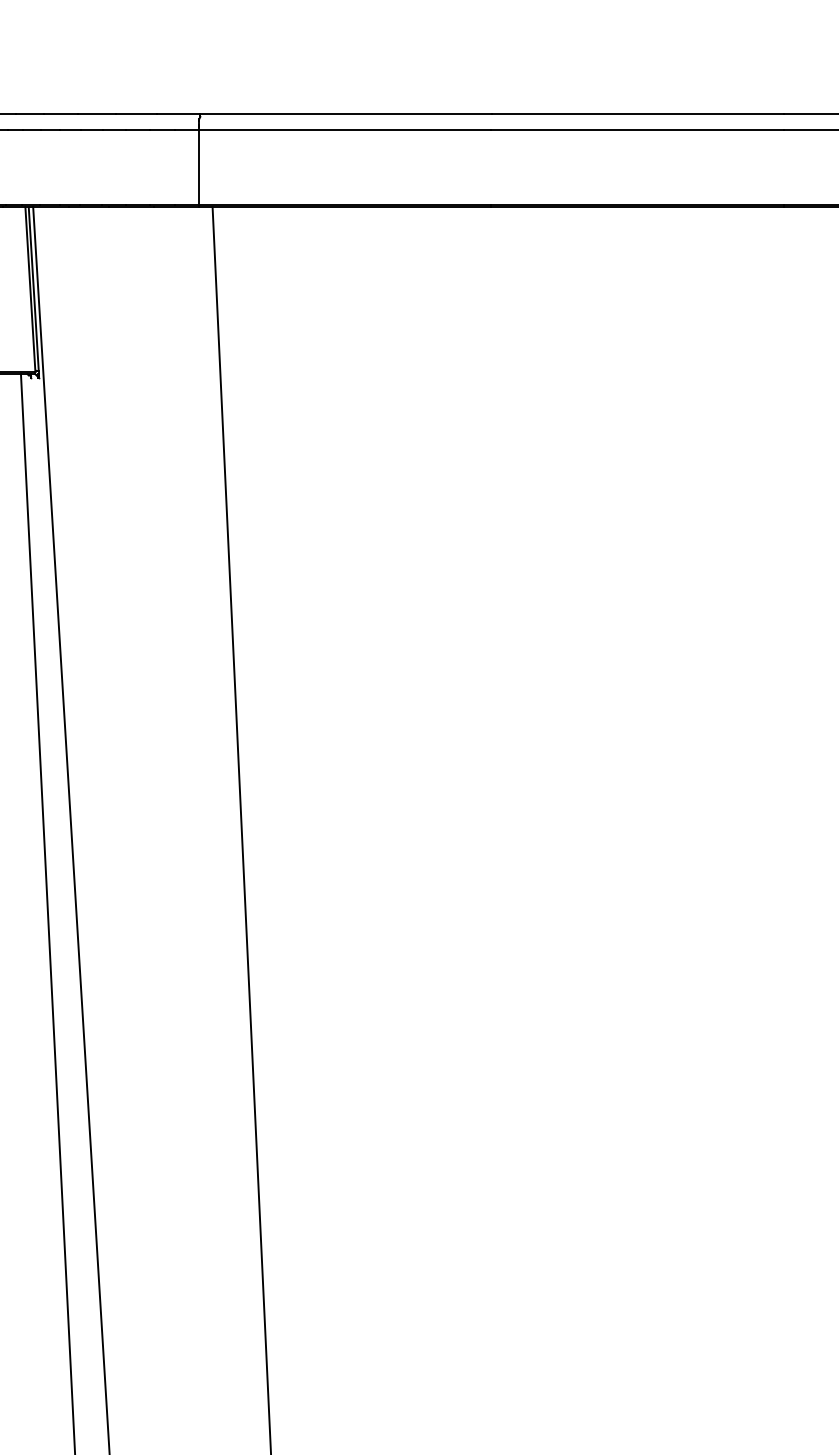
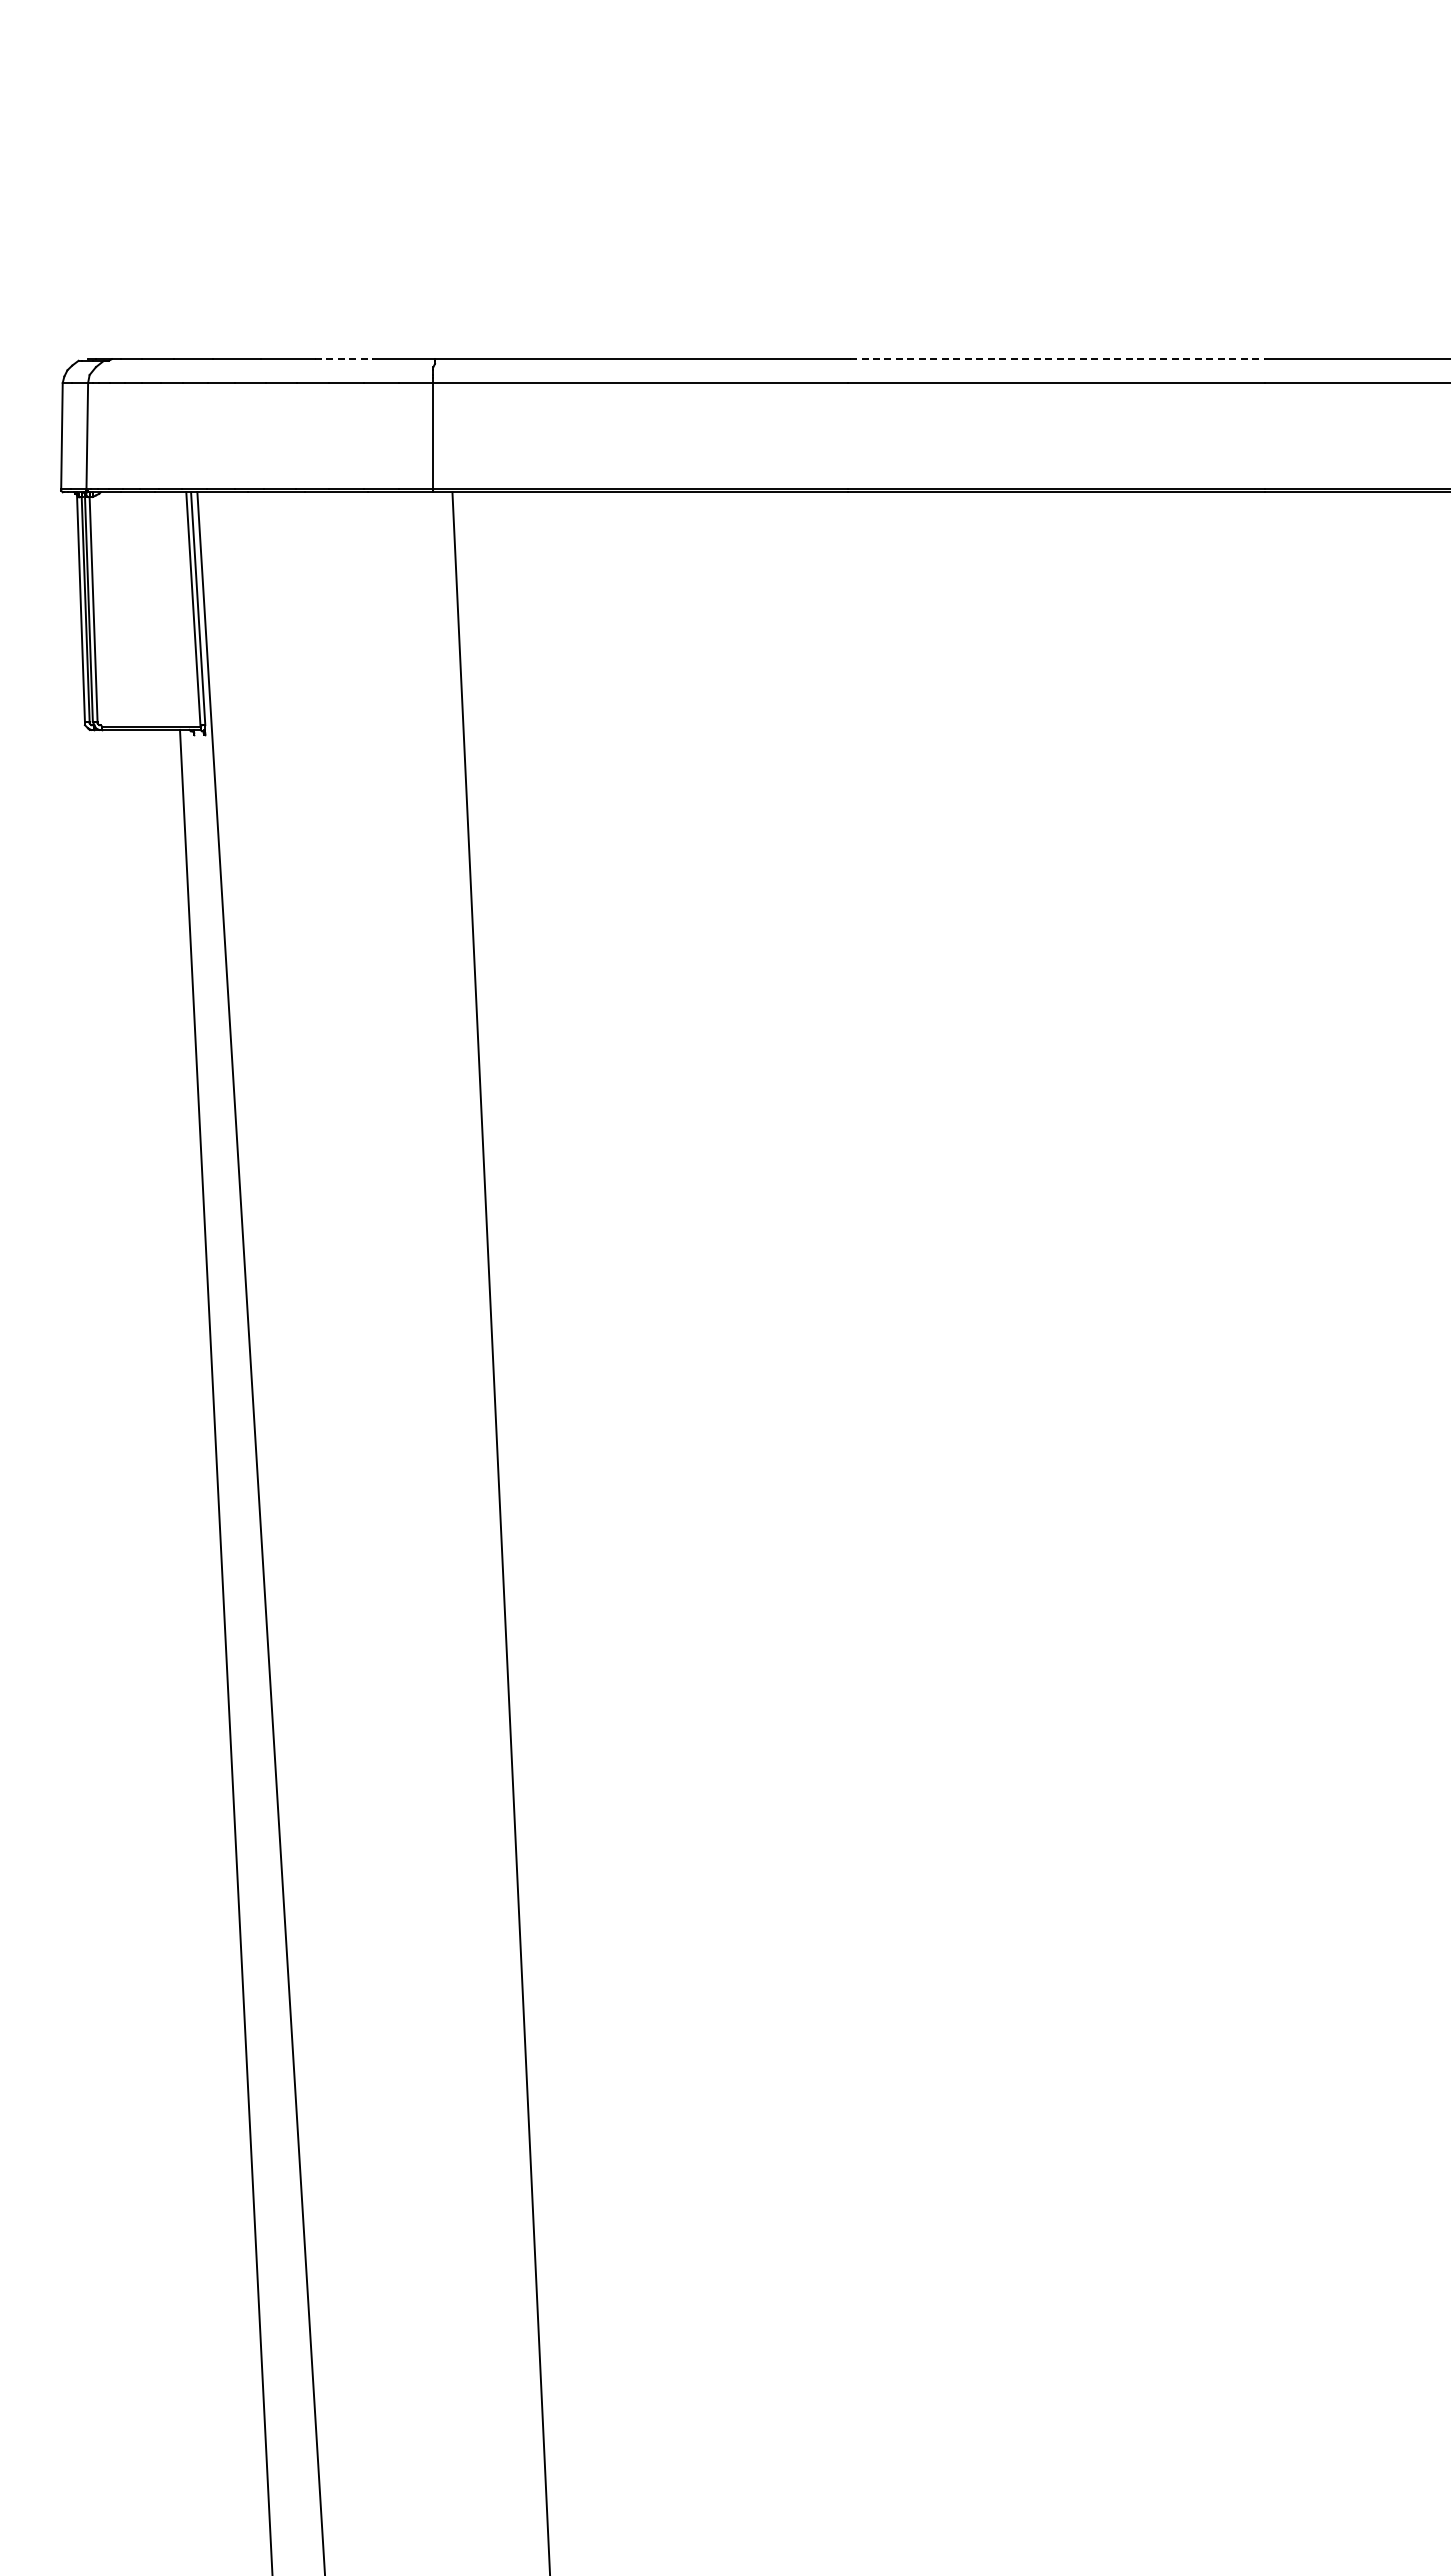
line: (136, 113) -> (344, 359), solid -> dashed
line: (638, 113) -> (1057, 359), solid -> dashed

